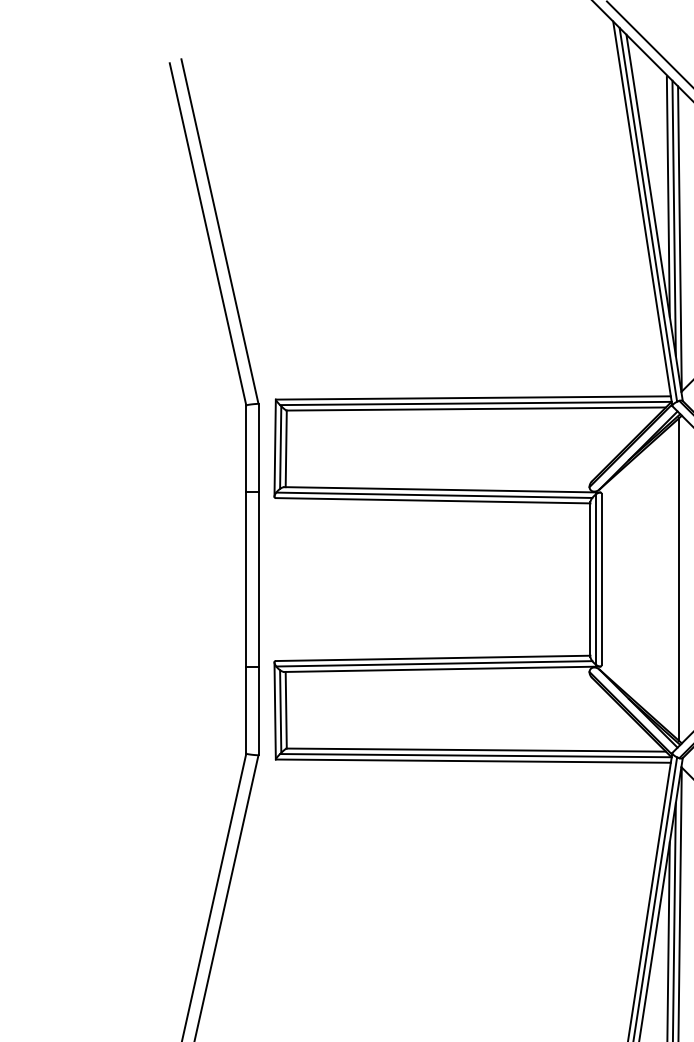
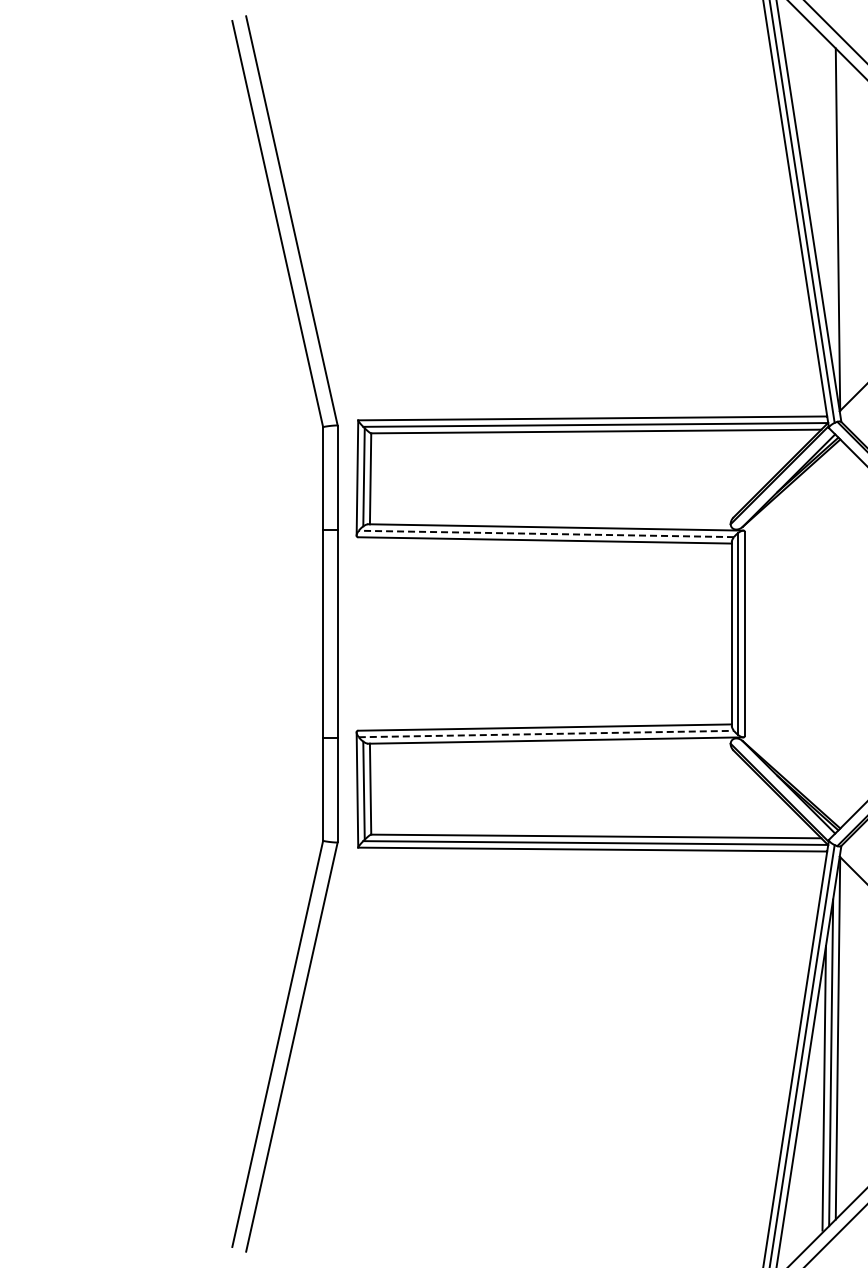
line: (667, 196) -> (823, 179), removed
line: (674, 217) -> (831, 204), removed
line: (434, 494) -> (546, 533), solid -> dashed
line: (679, 579) -> (837, 633), removed
line: (434, 664) -> (546, 734), solid -> dashed

